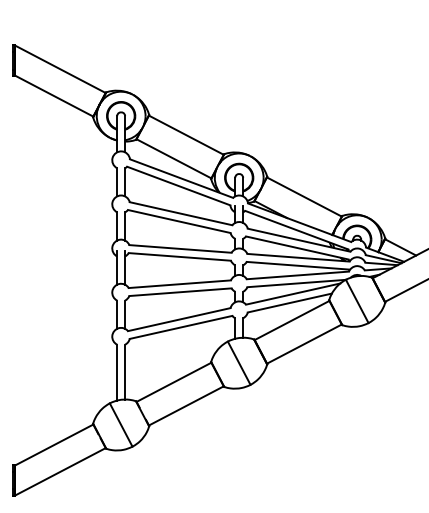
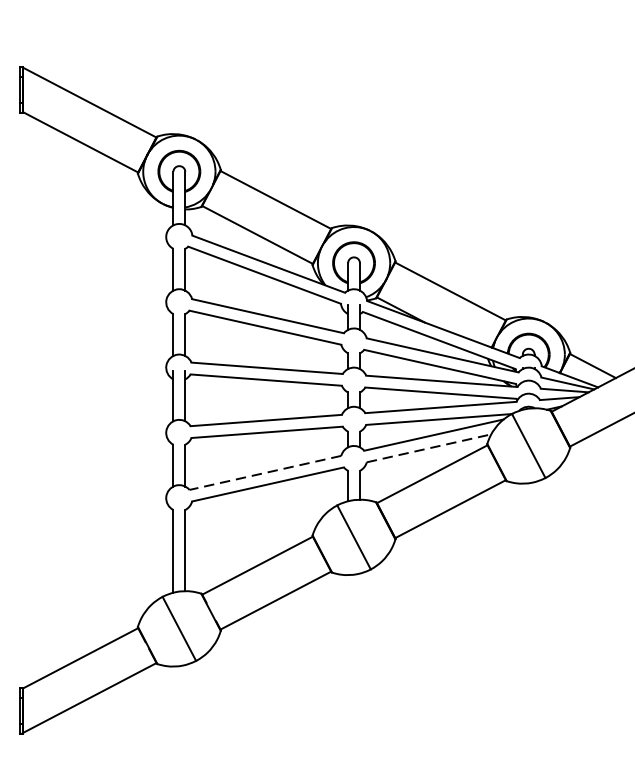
line: (290, 302) -> (429, 447), solid -> dashed
line: (179, 319) -> (265, 472), solid -> dashed

